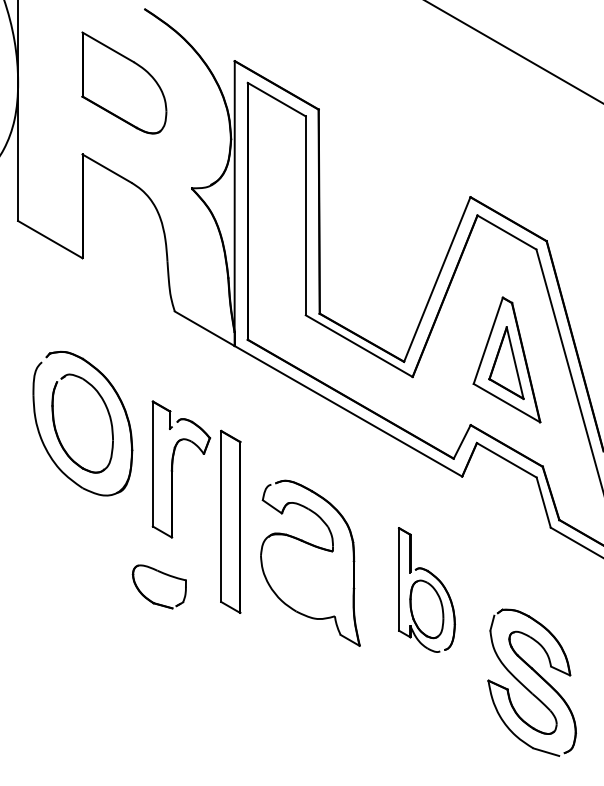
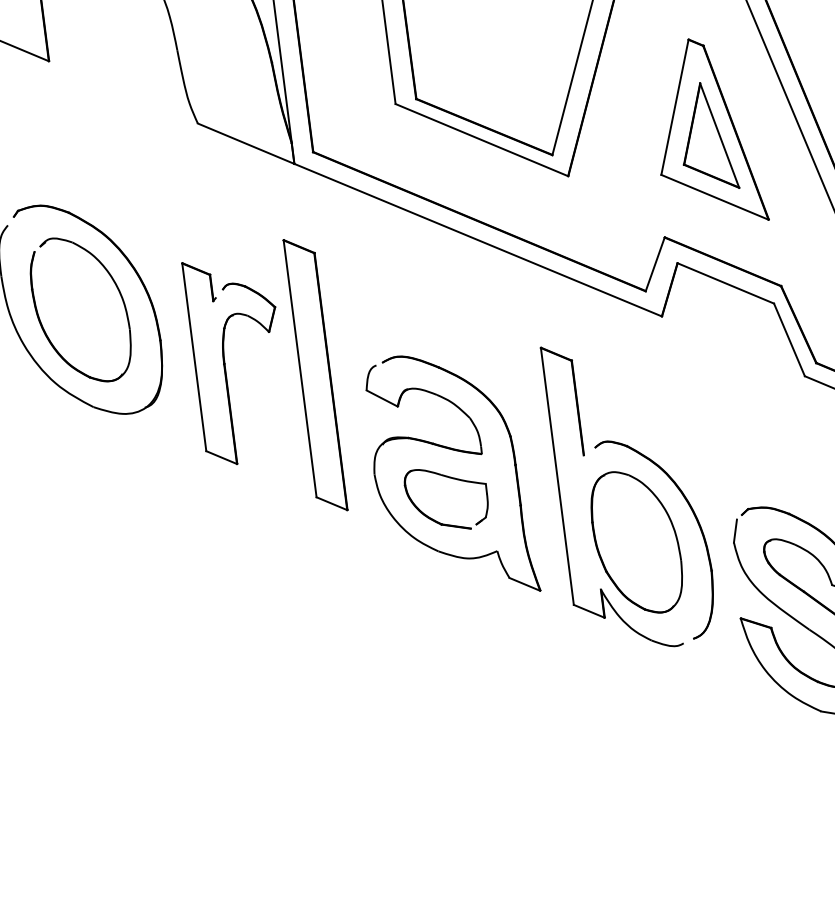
part: (230, 521) -> (315, 374), moved
part: (163, 574) -> (450, 479), moved
part: (426, 589) -> (629, 493), size x1.67

